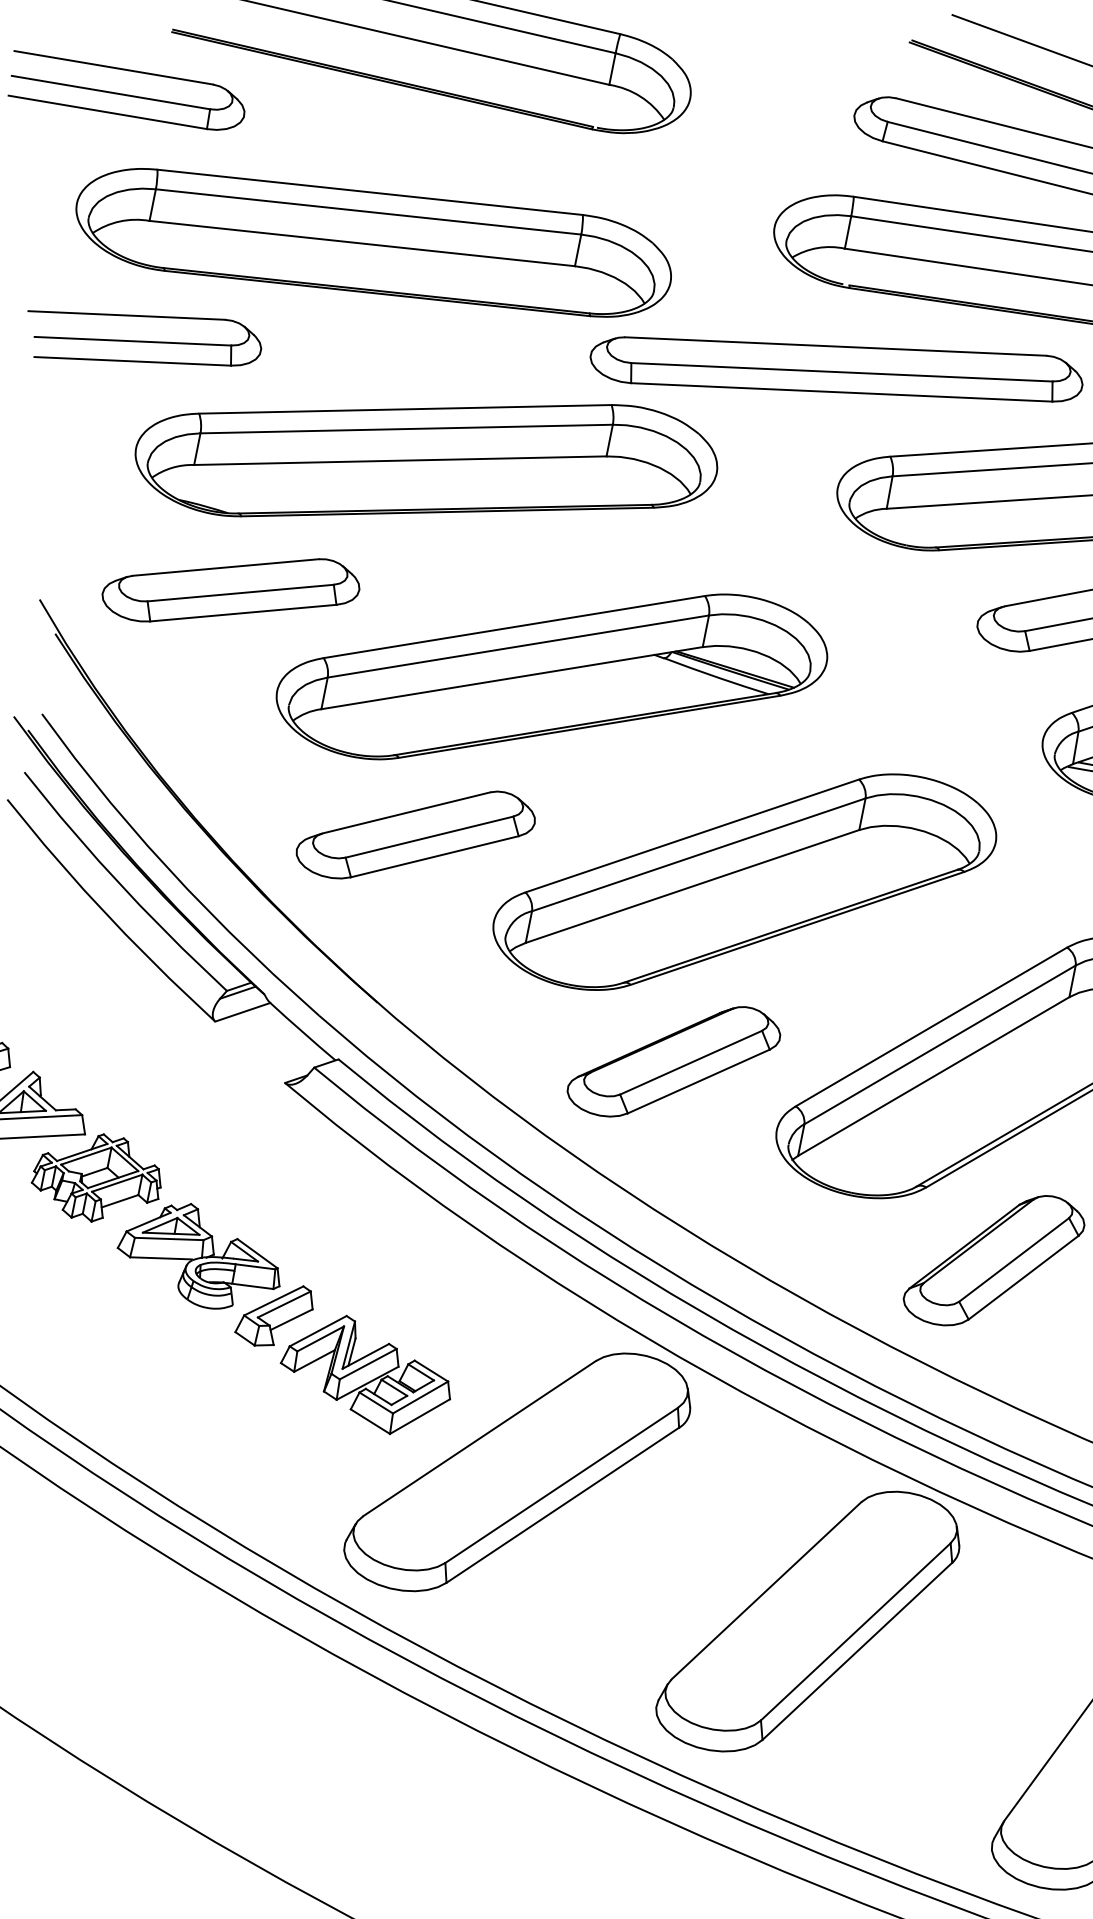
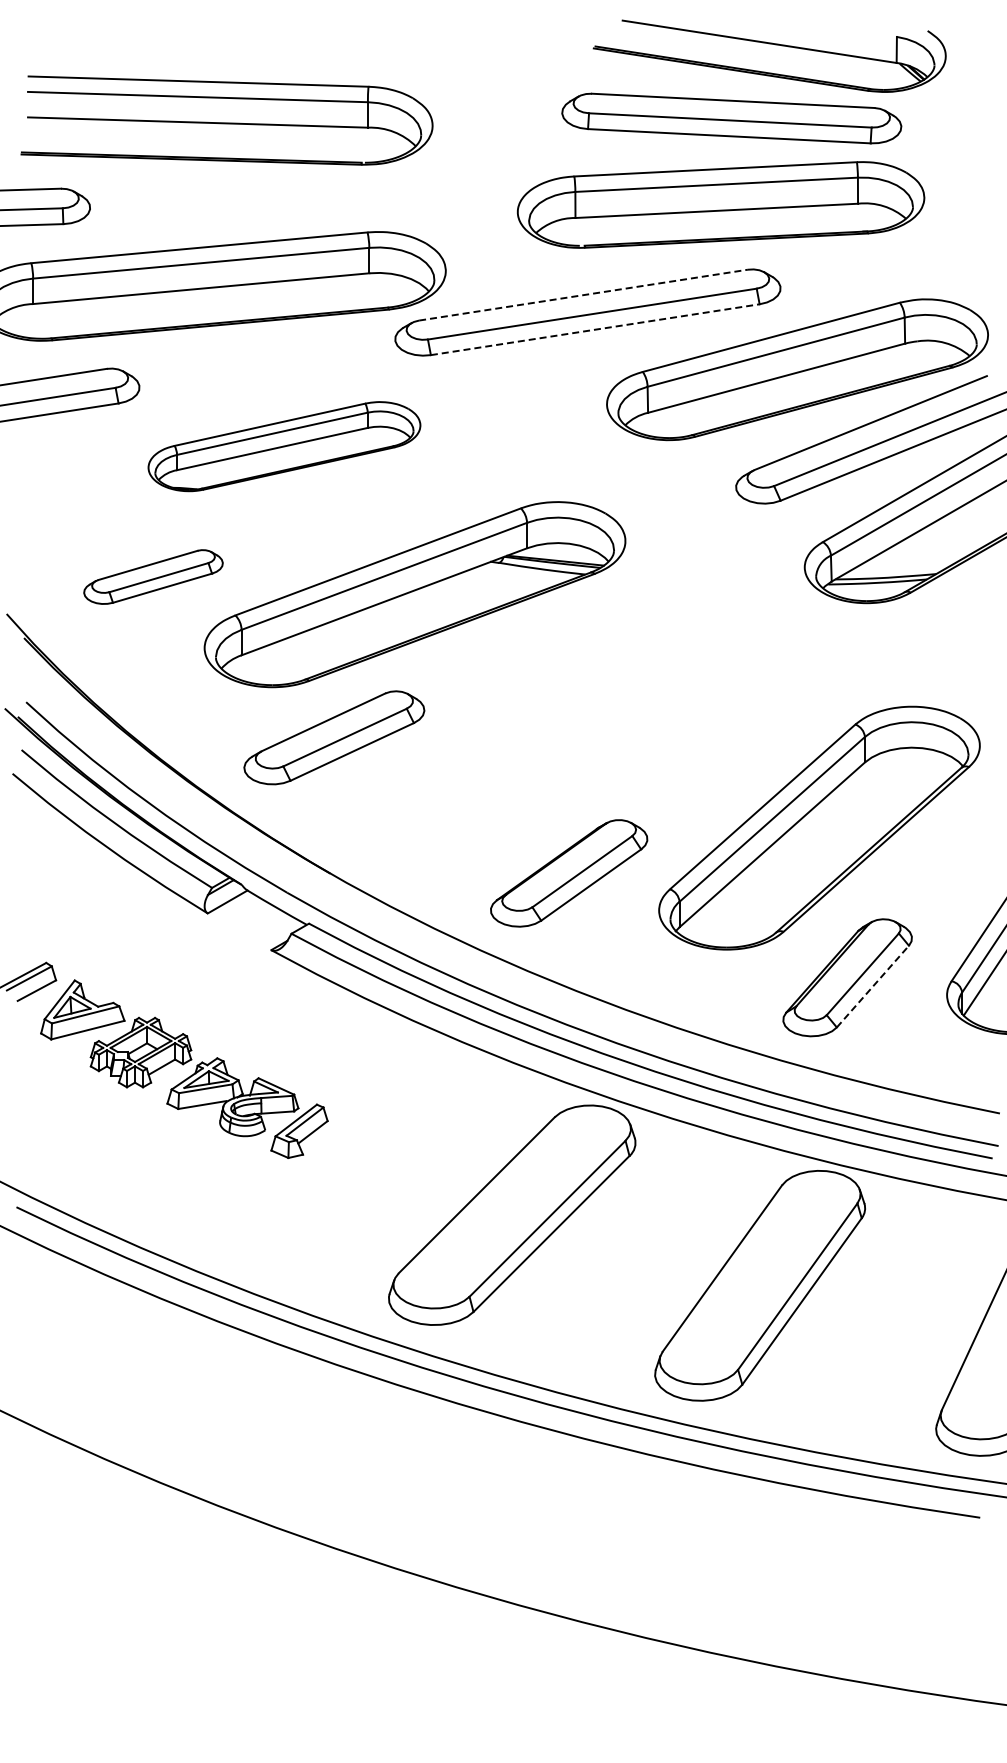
line: (836, 347) -> (584, 295), solid -> dashed
line: (842, 392) -> (595, 329), solid -> dashed
part: (426, 460) -> (284, 446), size x0.6
part: (231, 589) -> (153, 576), size x0.7
part: (744, 881) -> (595, 723), removed
line: (1024, 1277) -> (873, 986), solid -> dashed
part: (366, 1373) -> (379, 1162), removed

